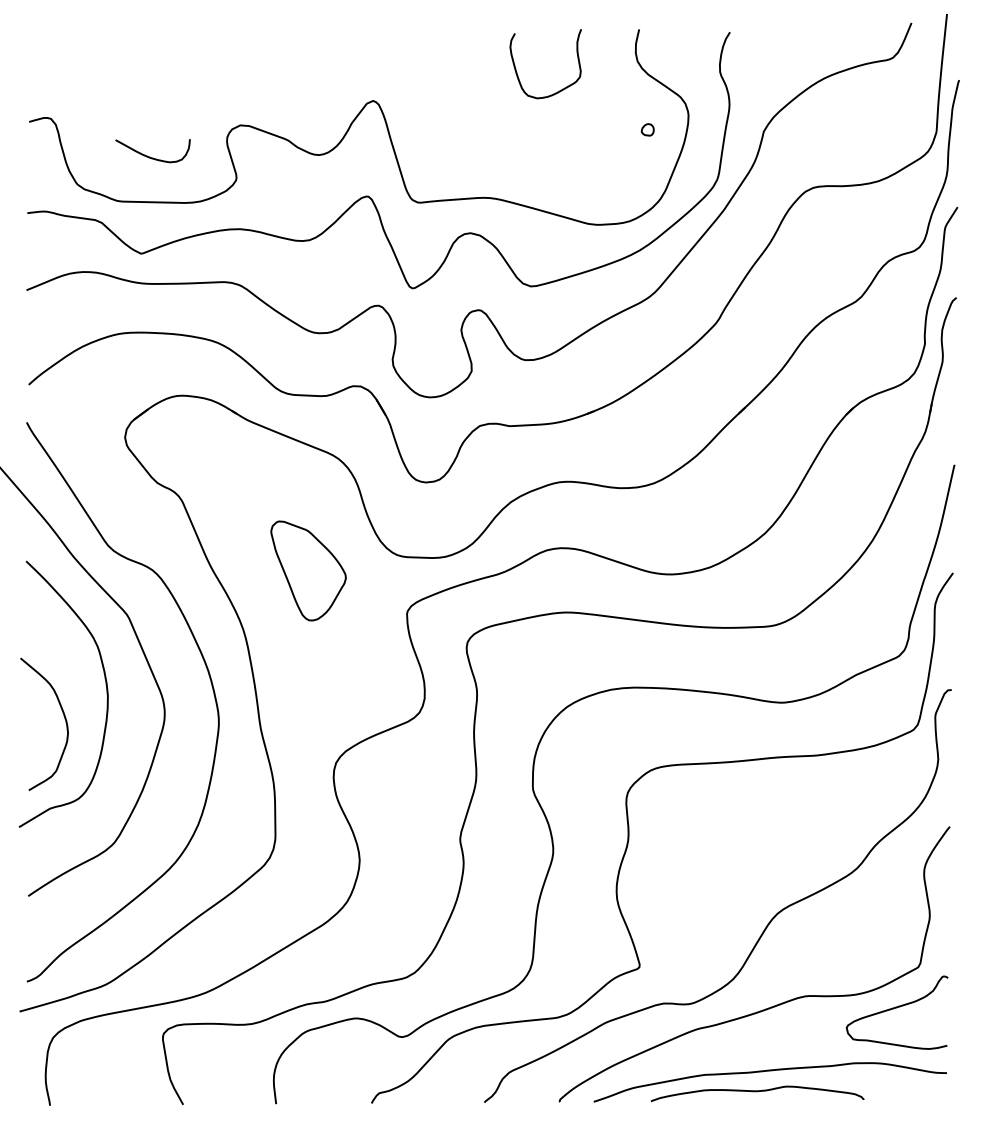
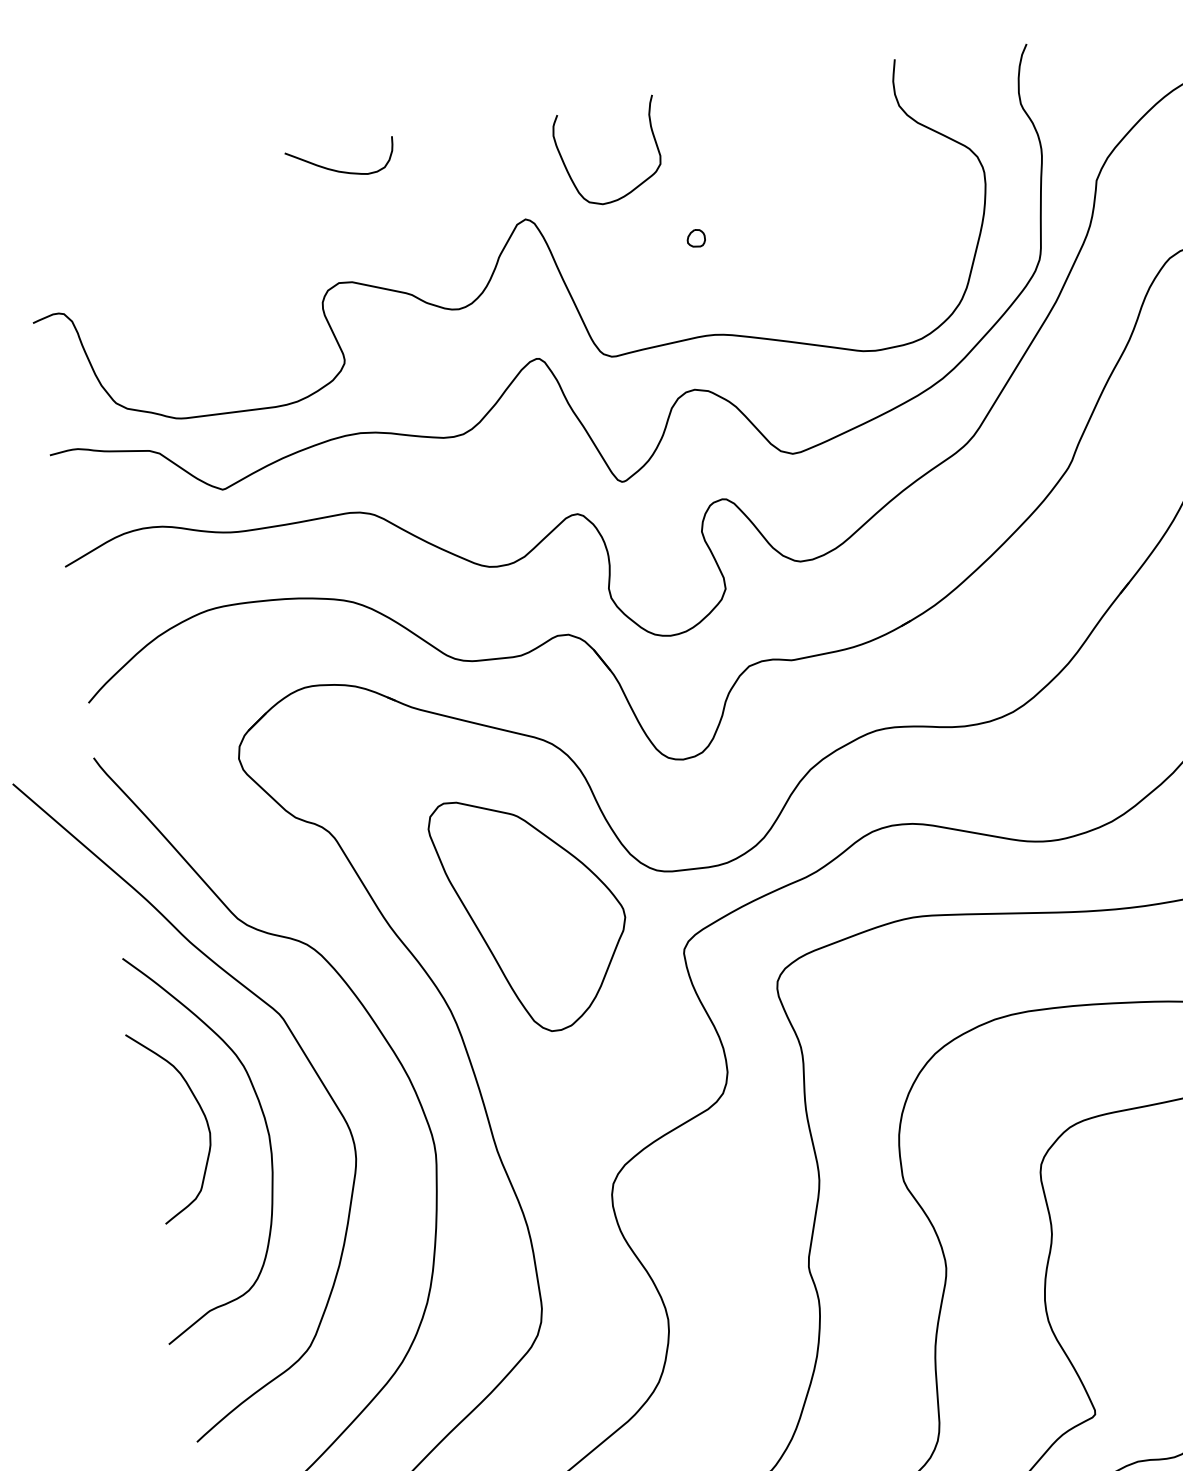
curve: (517, 72) -> (569, 171), moved
part: (647, 129) -> (695, 237), moved
curve: (150, 156) -> (338, 169), moved
part: (308, 570) -> (532, 911), size x1.67
curve: (63, 716) -> (199, 1109), moved

